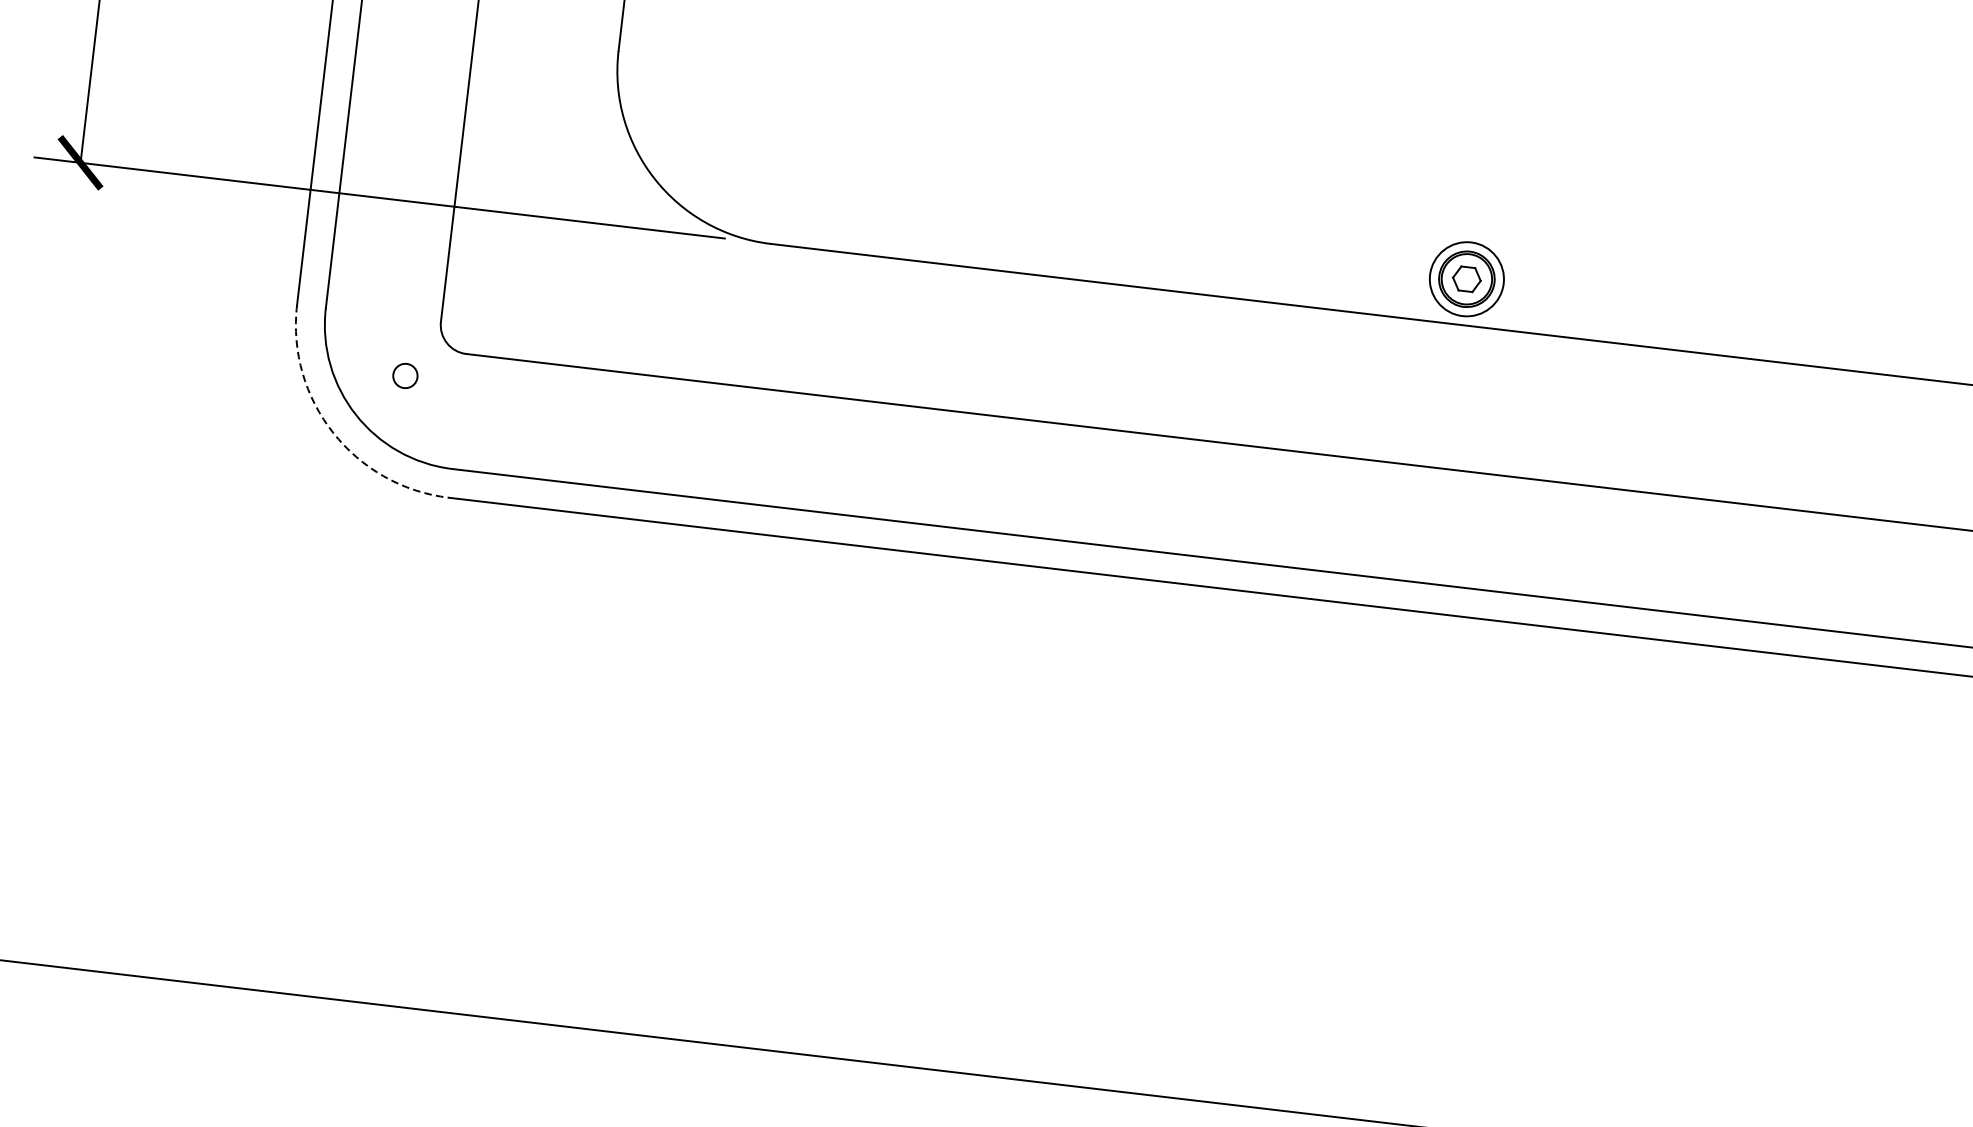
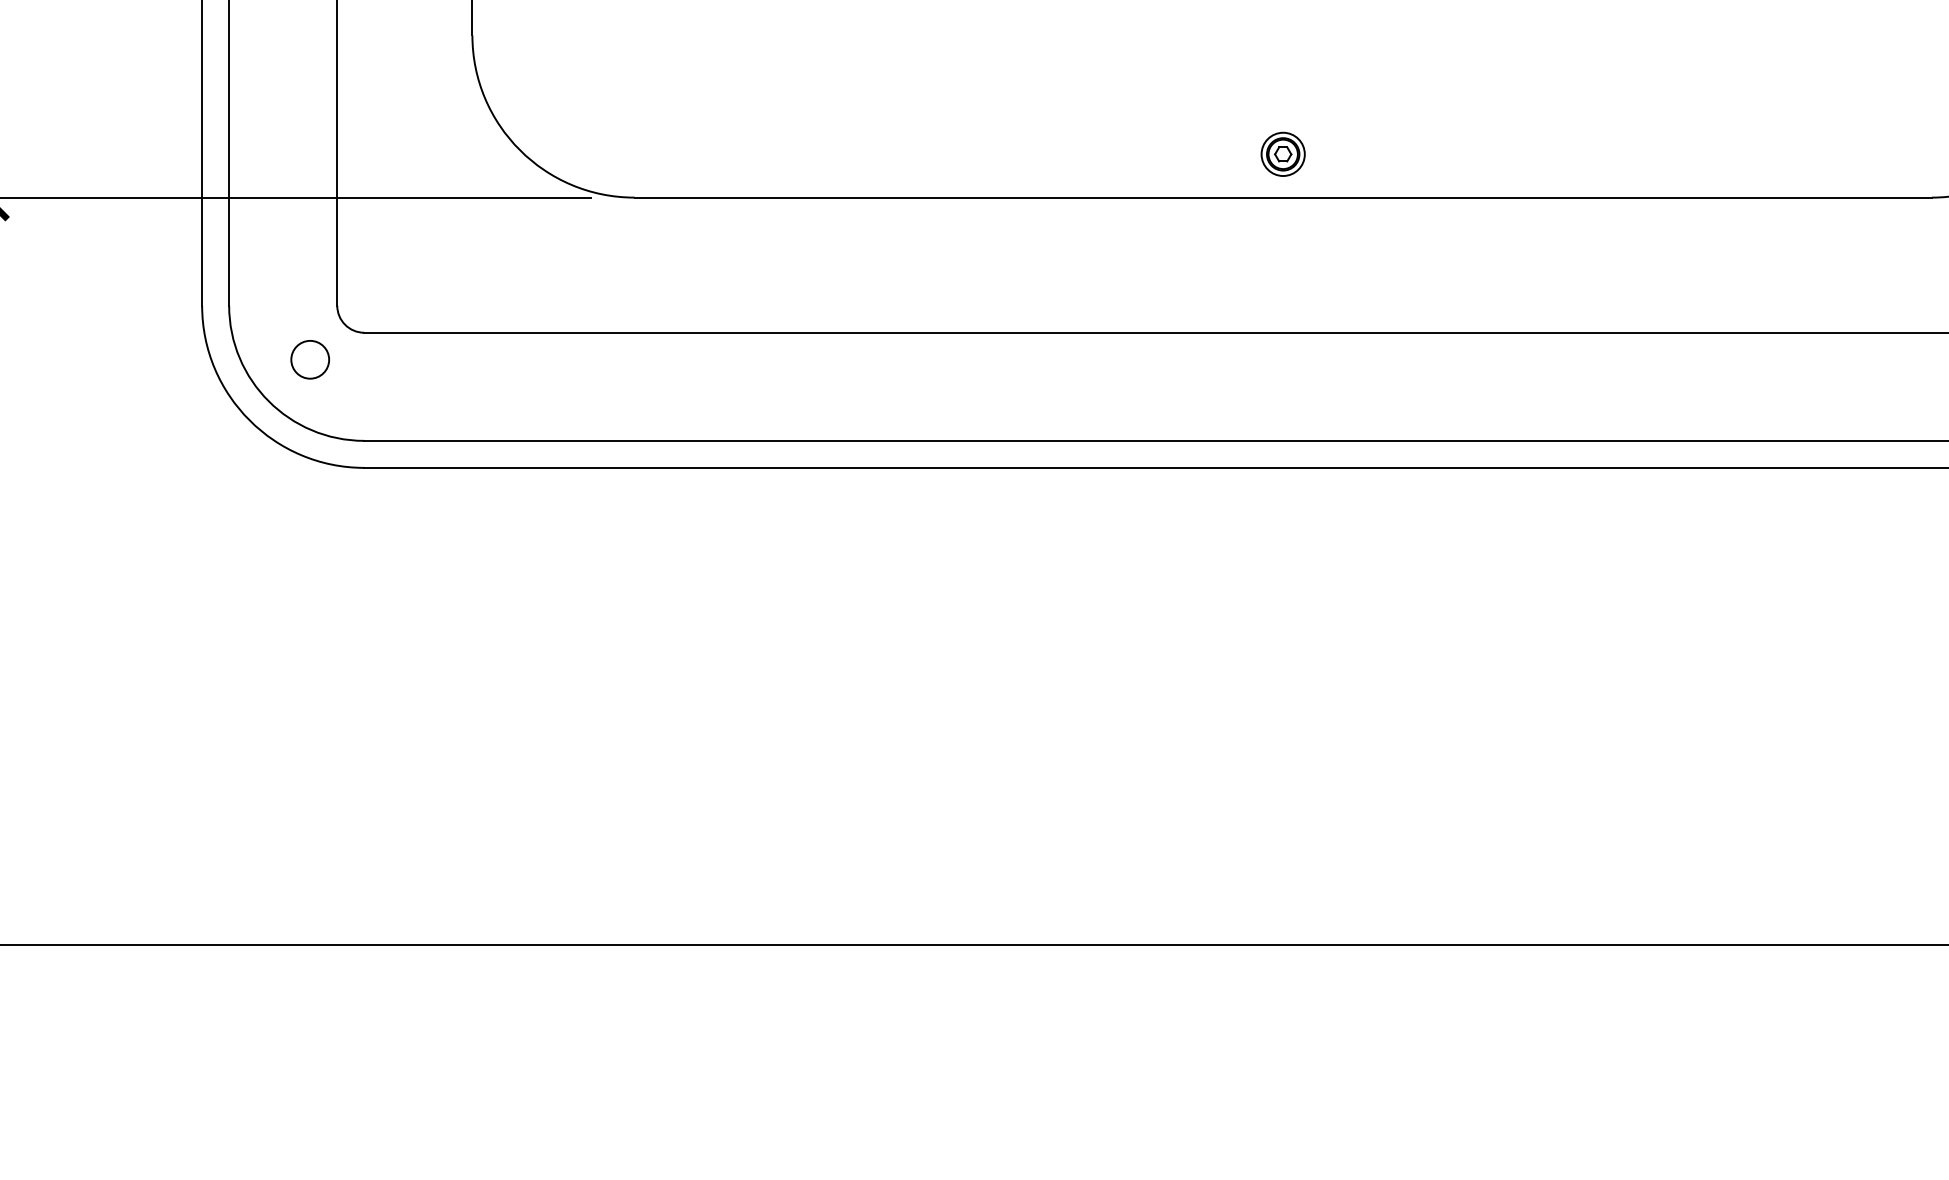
part: (1466, 277) -> (1282, 153), size x0.62
circle: (405, 375) -> (310, 359), size x1.67
arc: (333, 433) -> (249, 420), dashed -> solid

